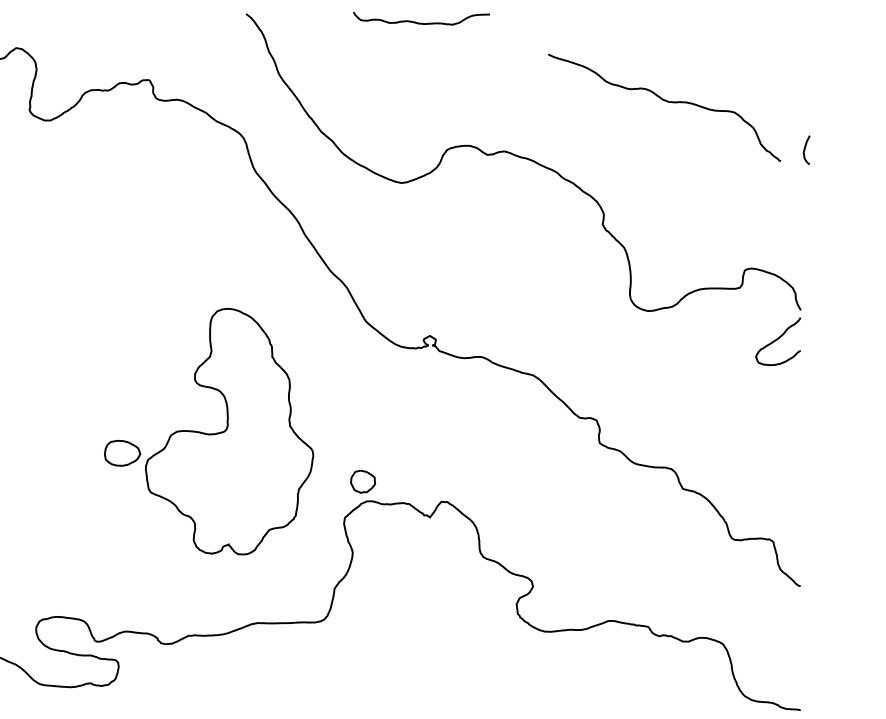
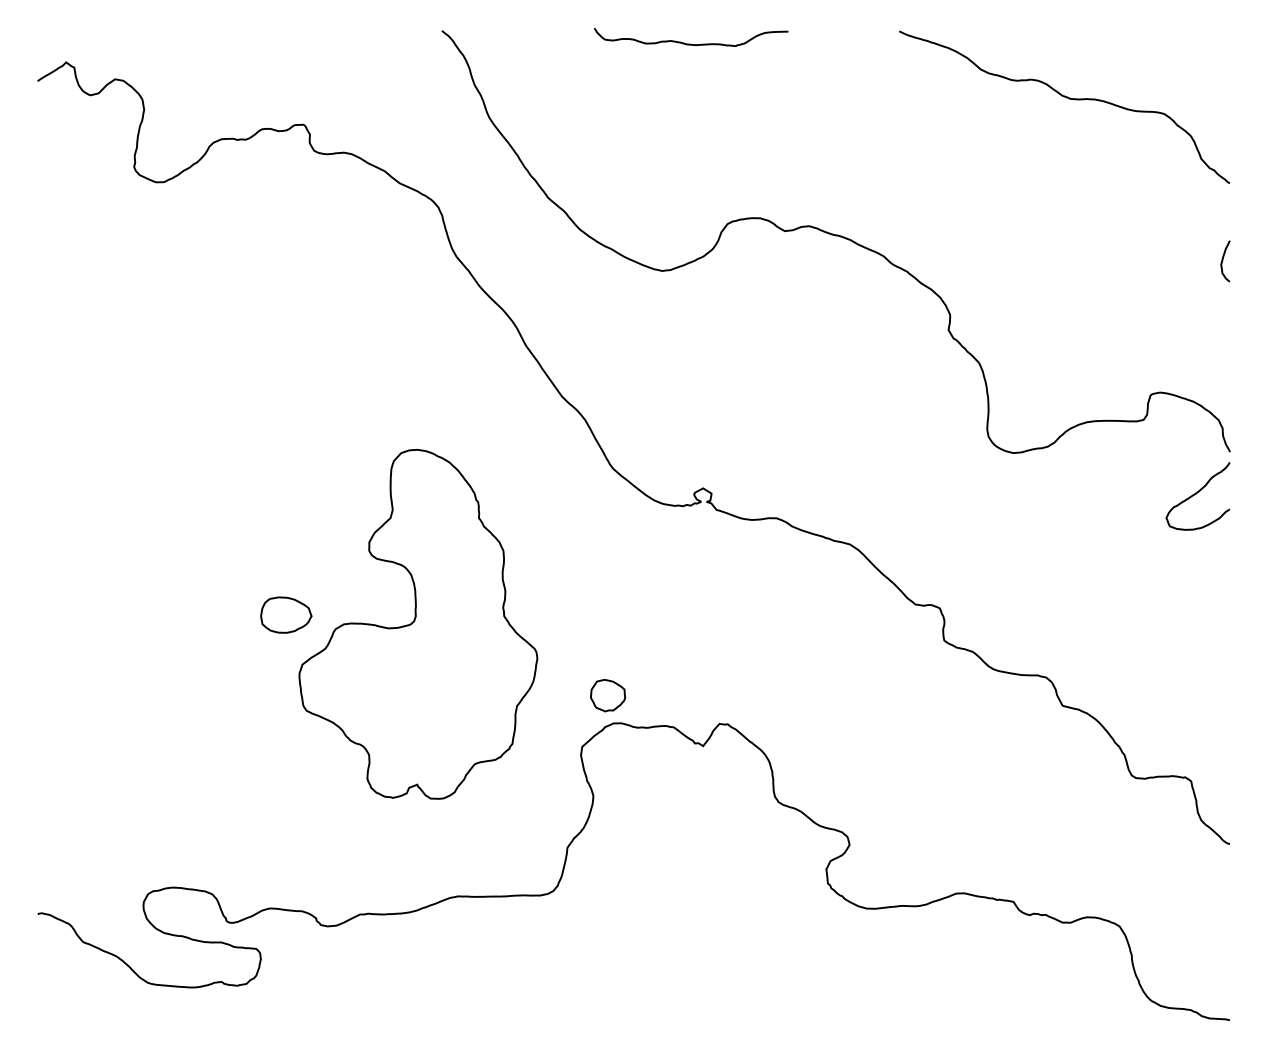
curve: (665, 101) -> (1066, 98), moved
curve: (805, 149) -> (1223, 260), moved
part: (122, 452) -> (286, 614), moved

